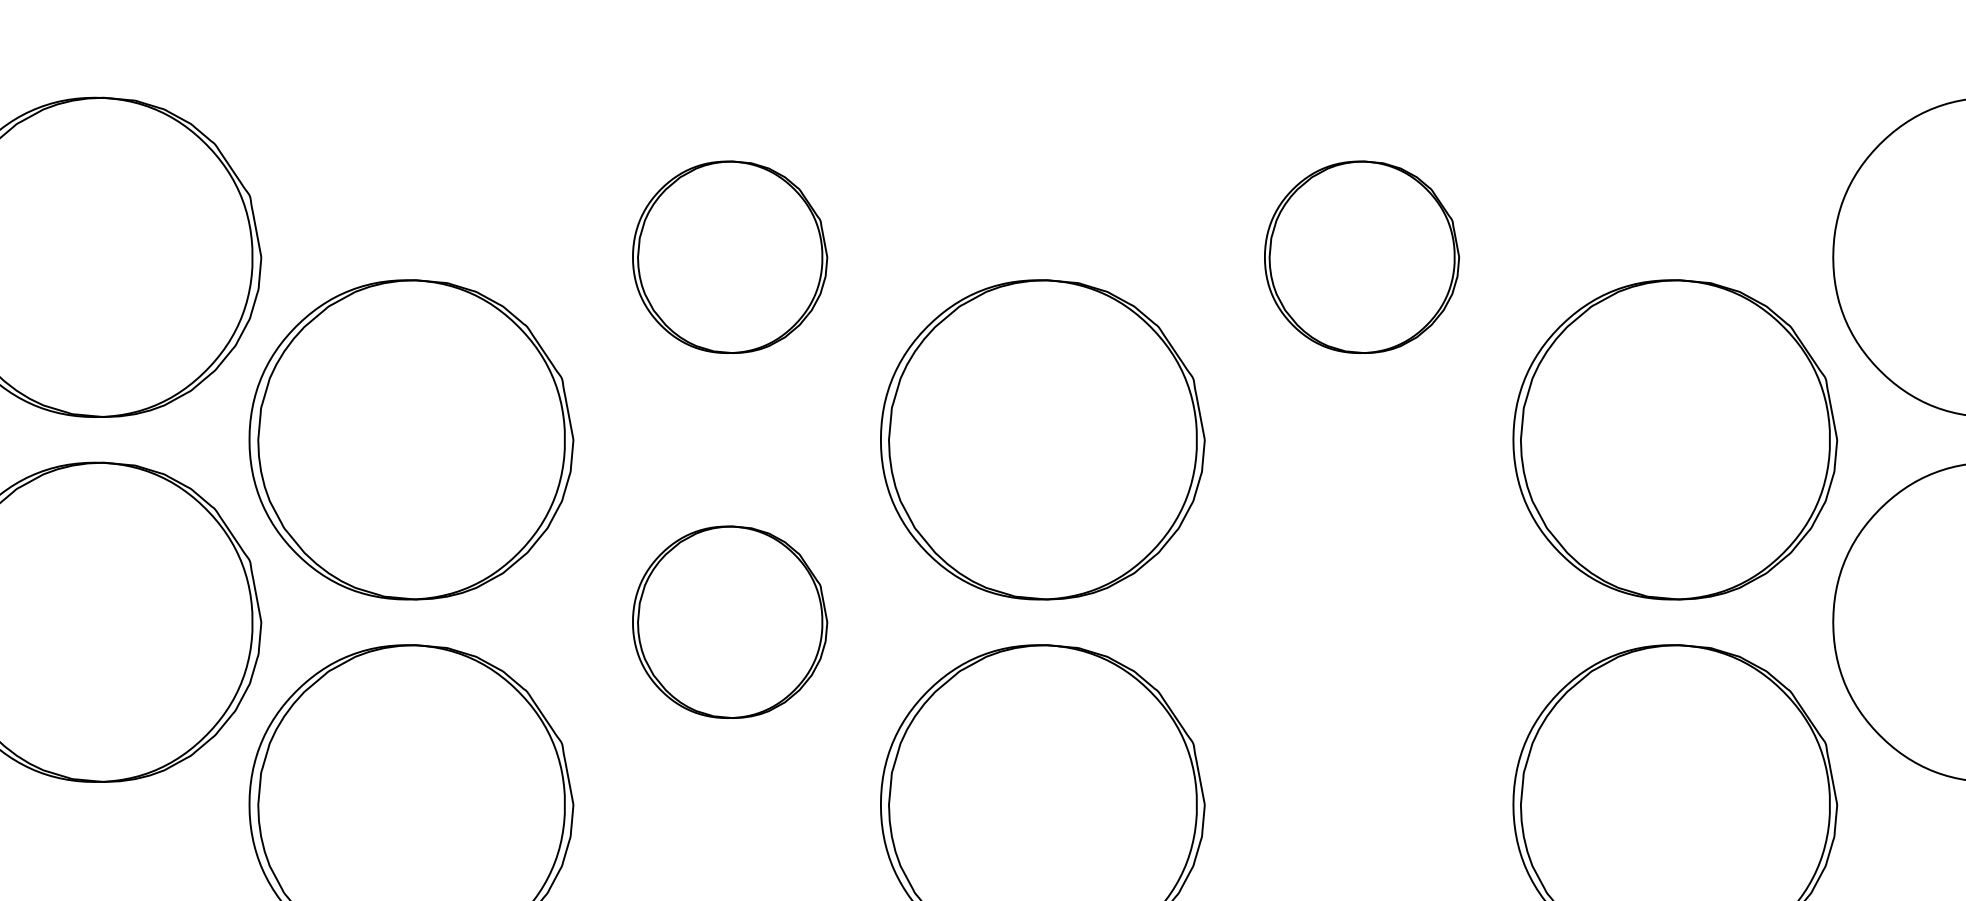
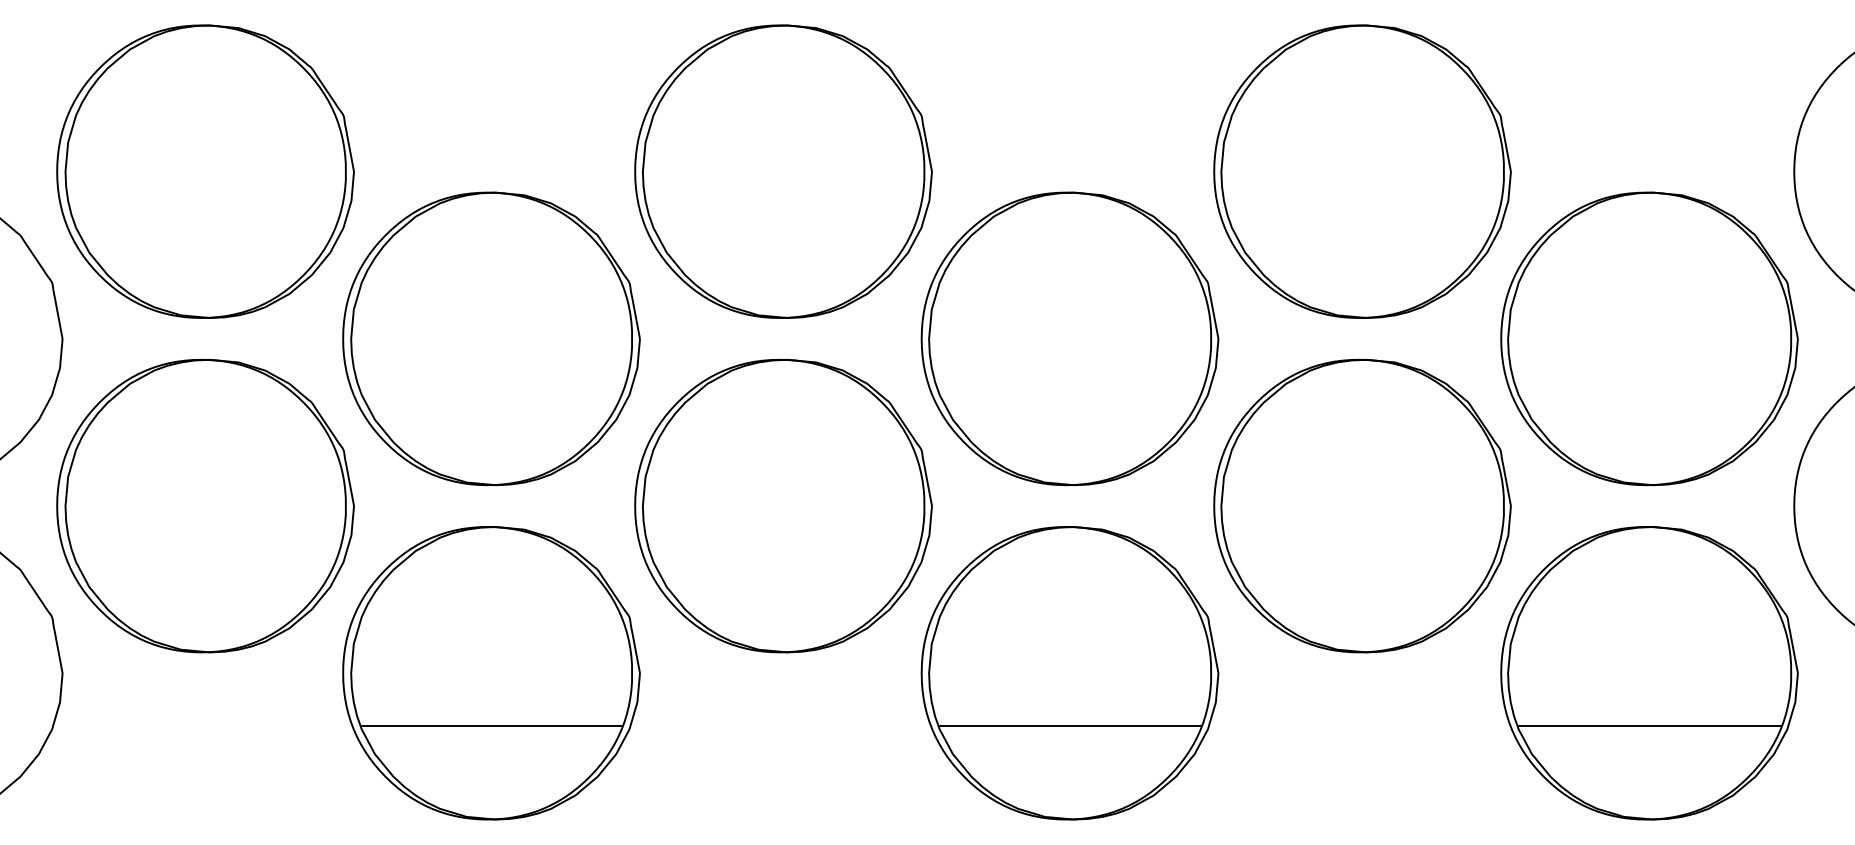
part: (730, 257) -> (783, 171), size x1.67
part: (1362, 257) -> (1362, 171), size x1.67
part: (730, 621) -> (783, 505), size x1.67
part: (1362, 621) -> (1362, 505), added
line: (411, 861) -> (491, 725), added
line: (1043, 861) -> (1070, 725), added
line: (1675, 861) -> (1649, 725), added

